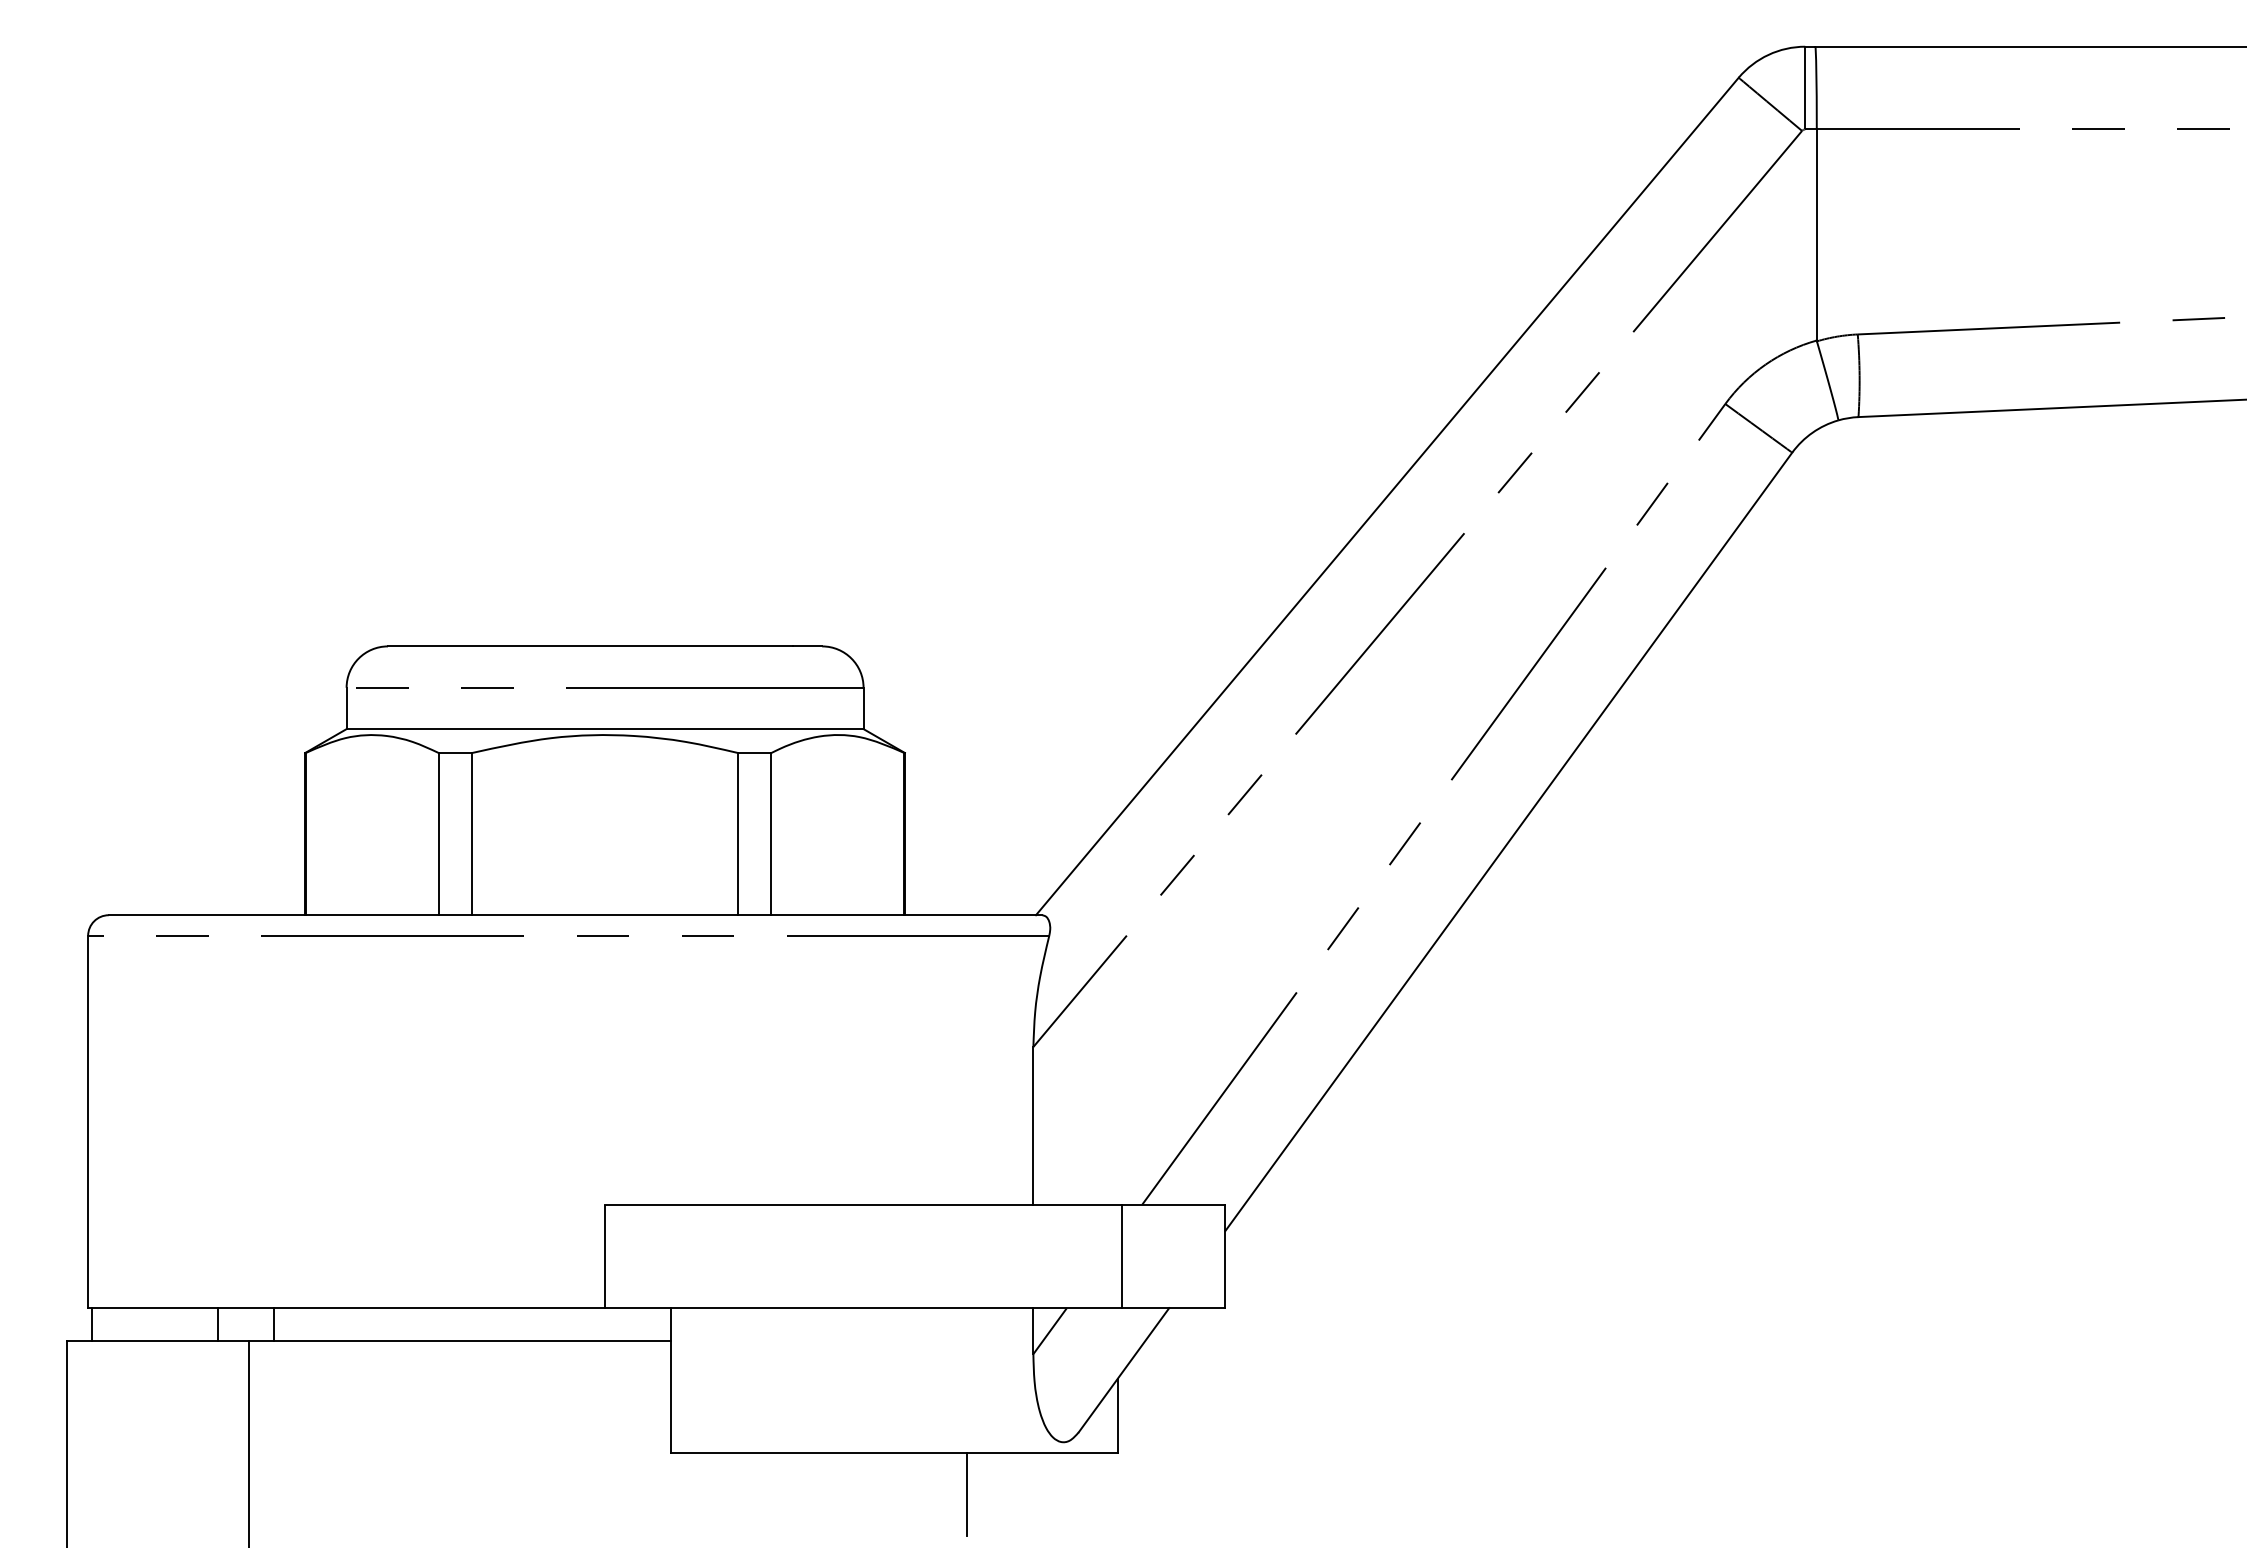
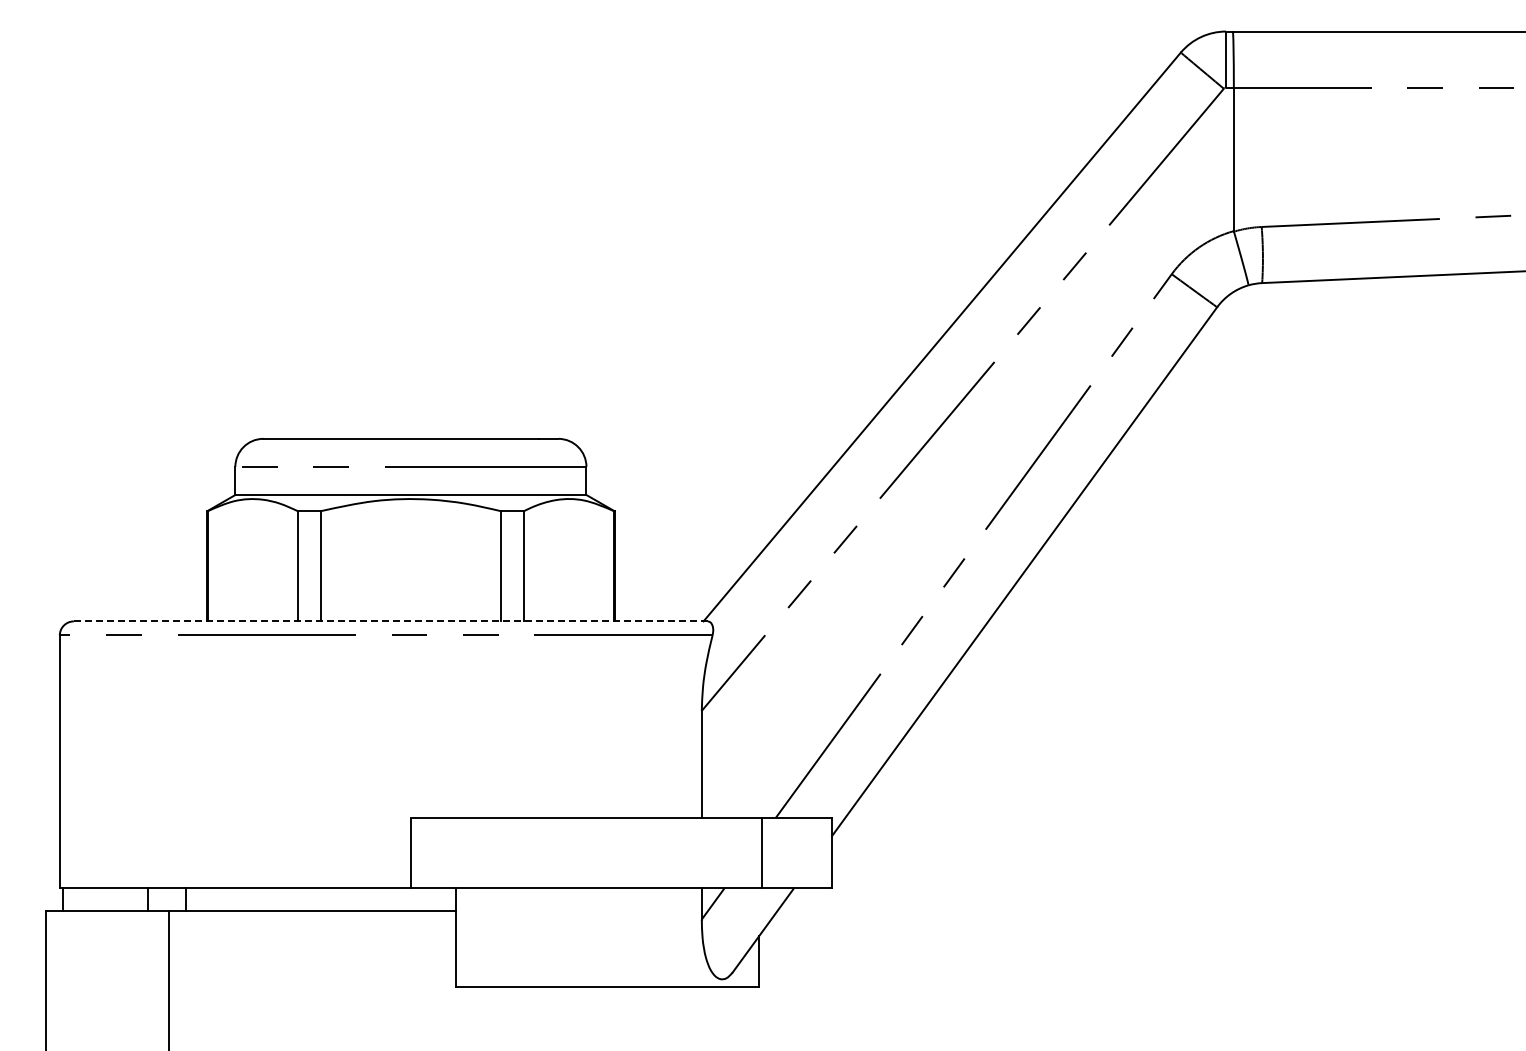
line: (576, 915) -> (391, 621), solid -> dashed
line: (966, 1494) -> (656, 1014), removed

